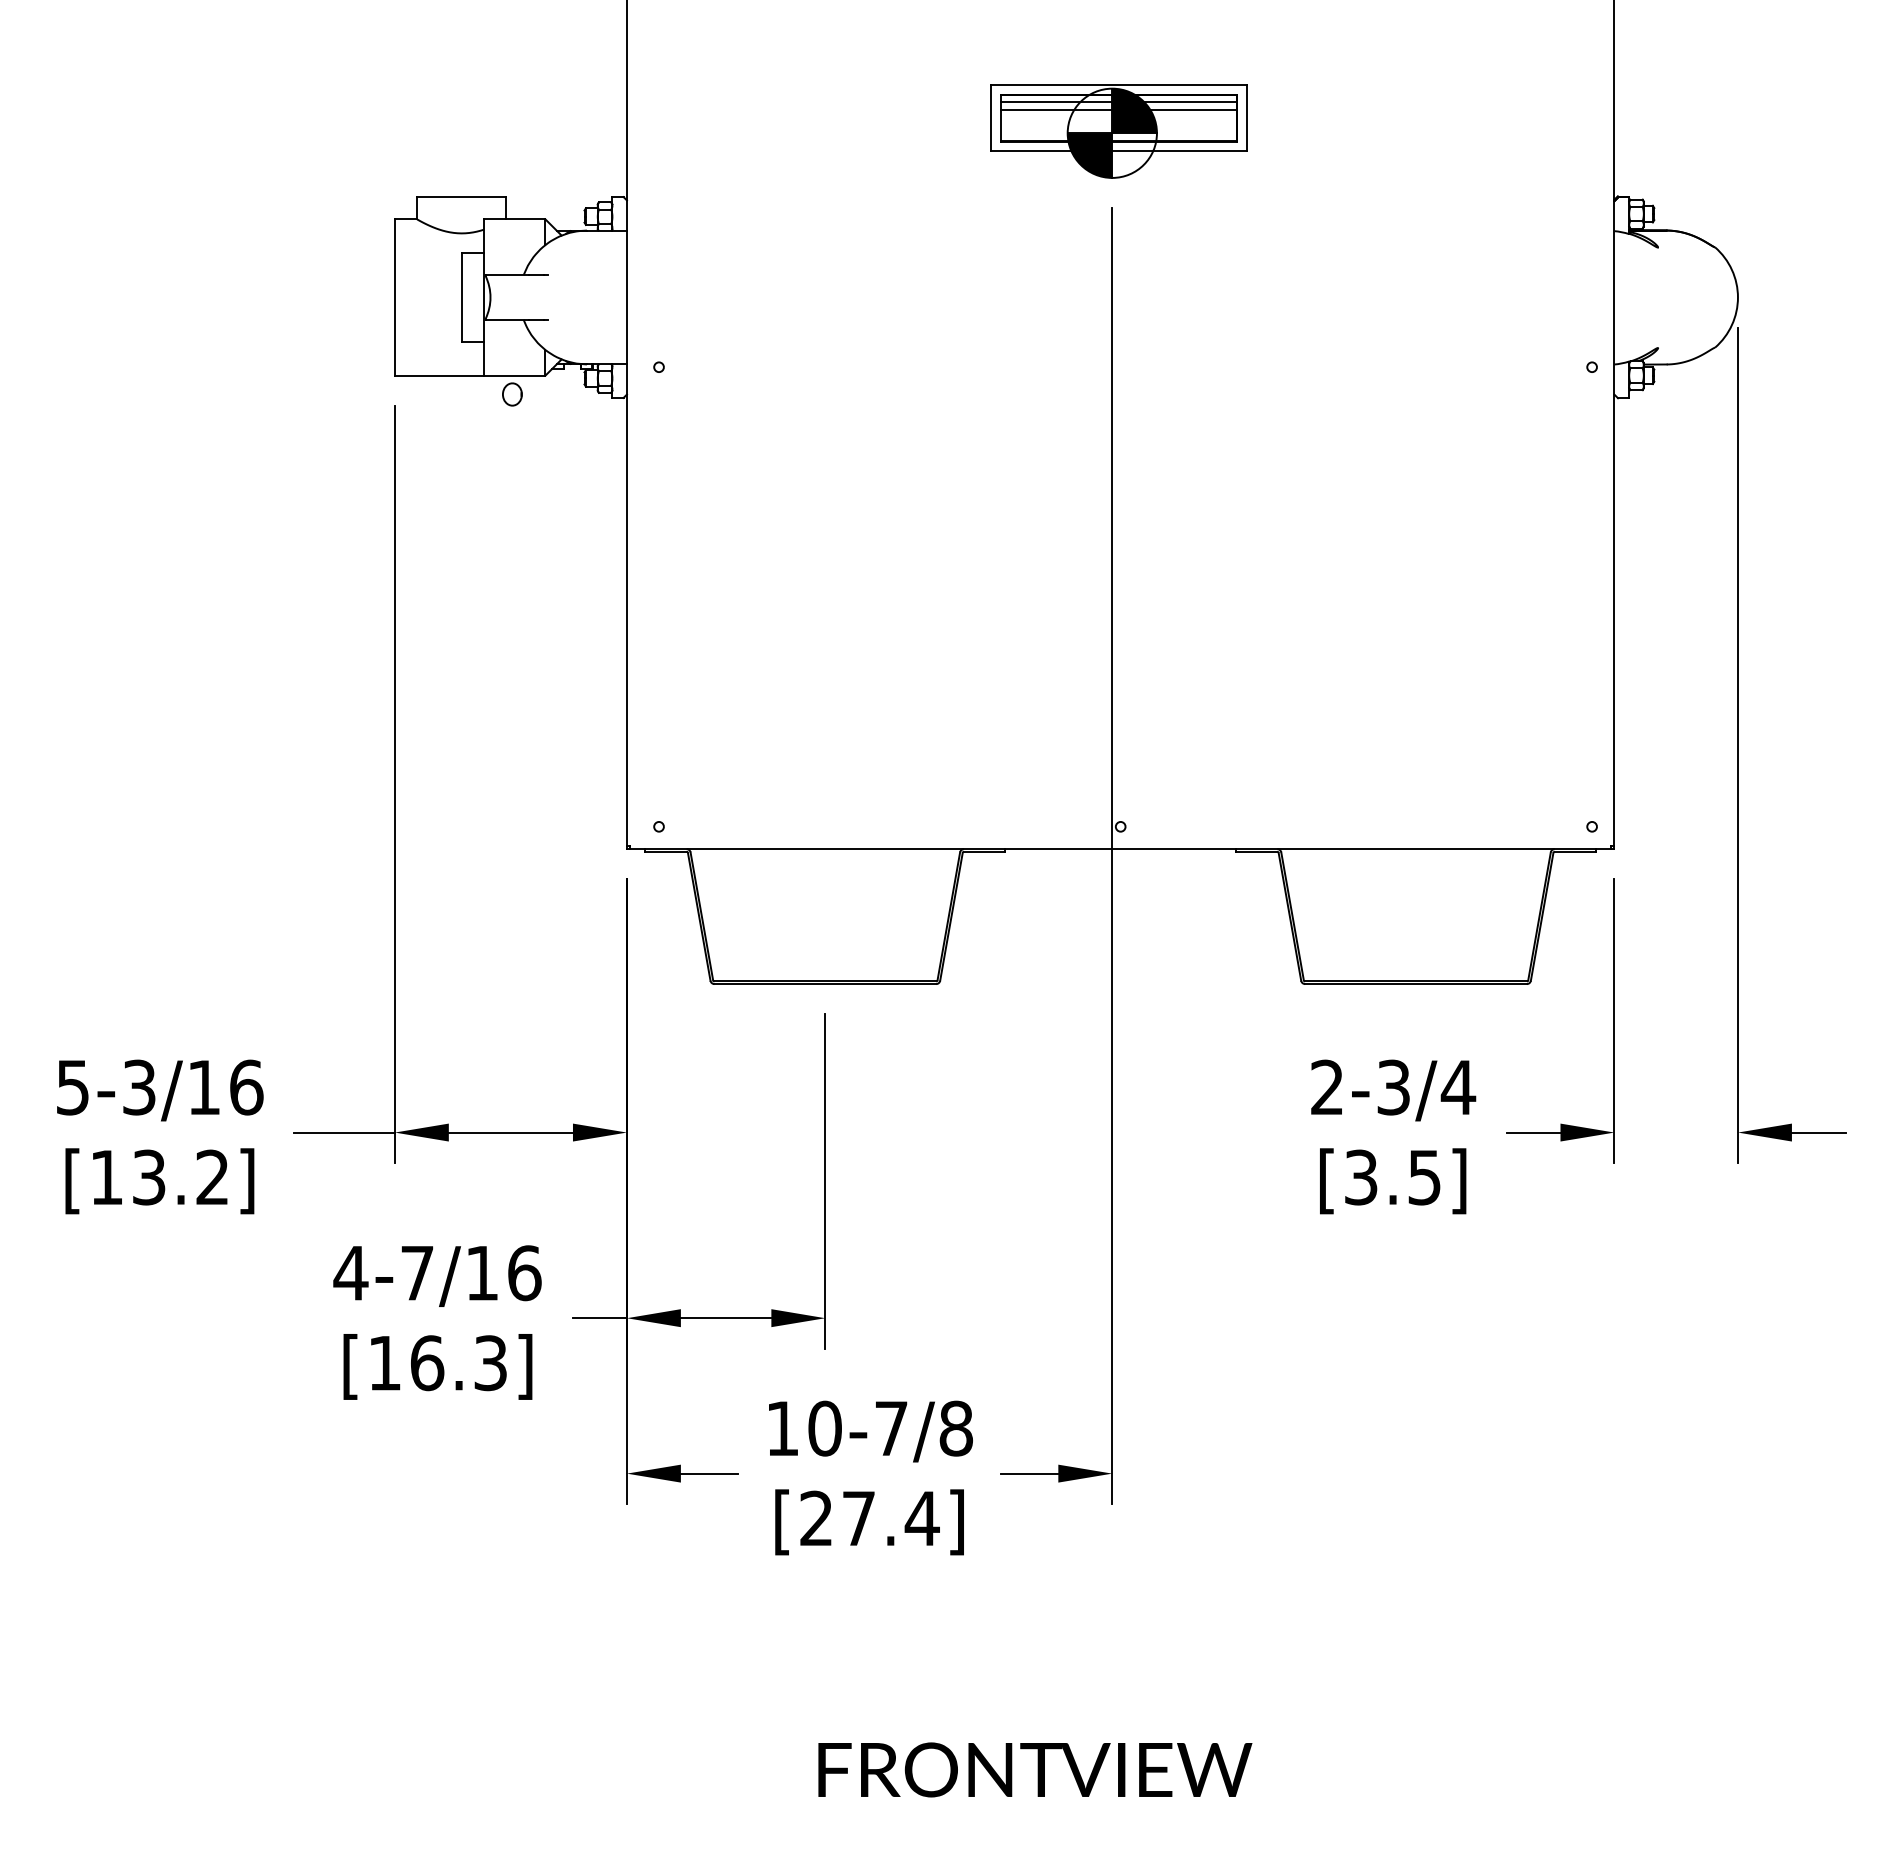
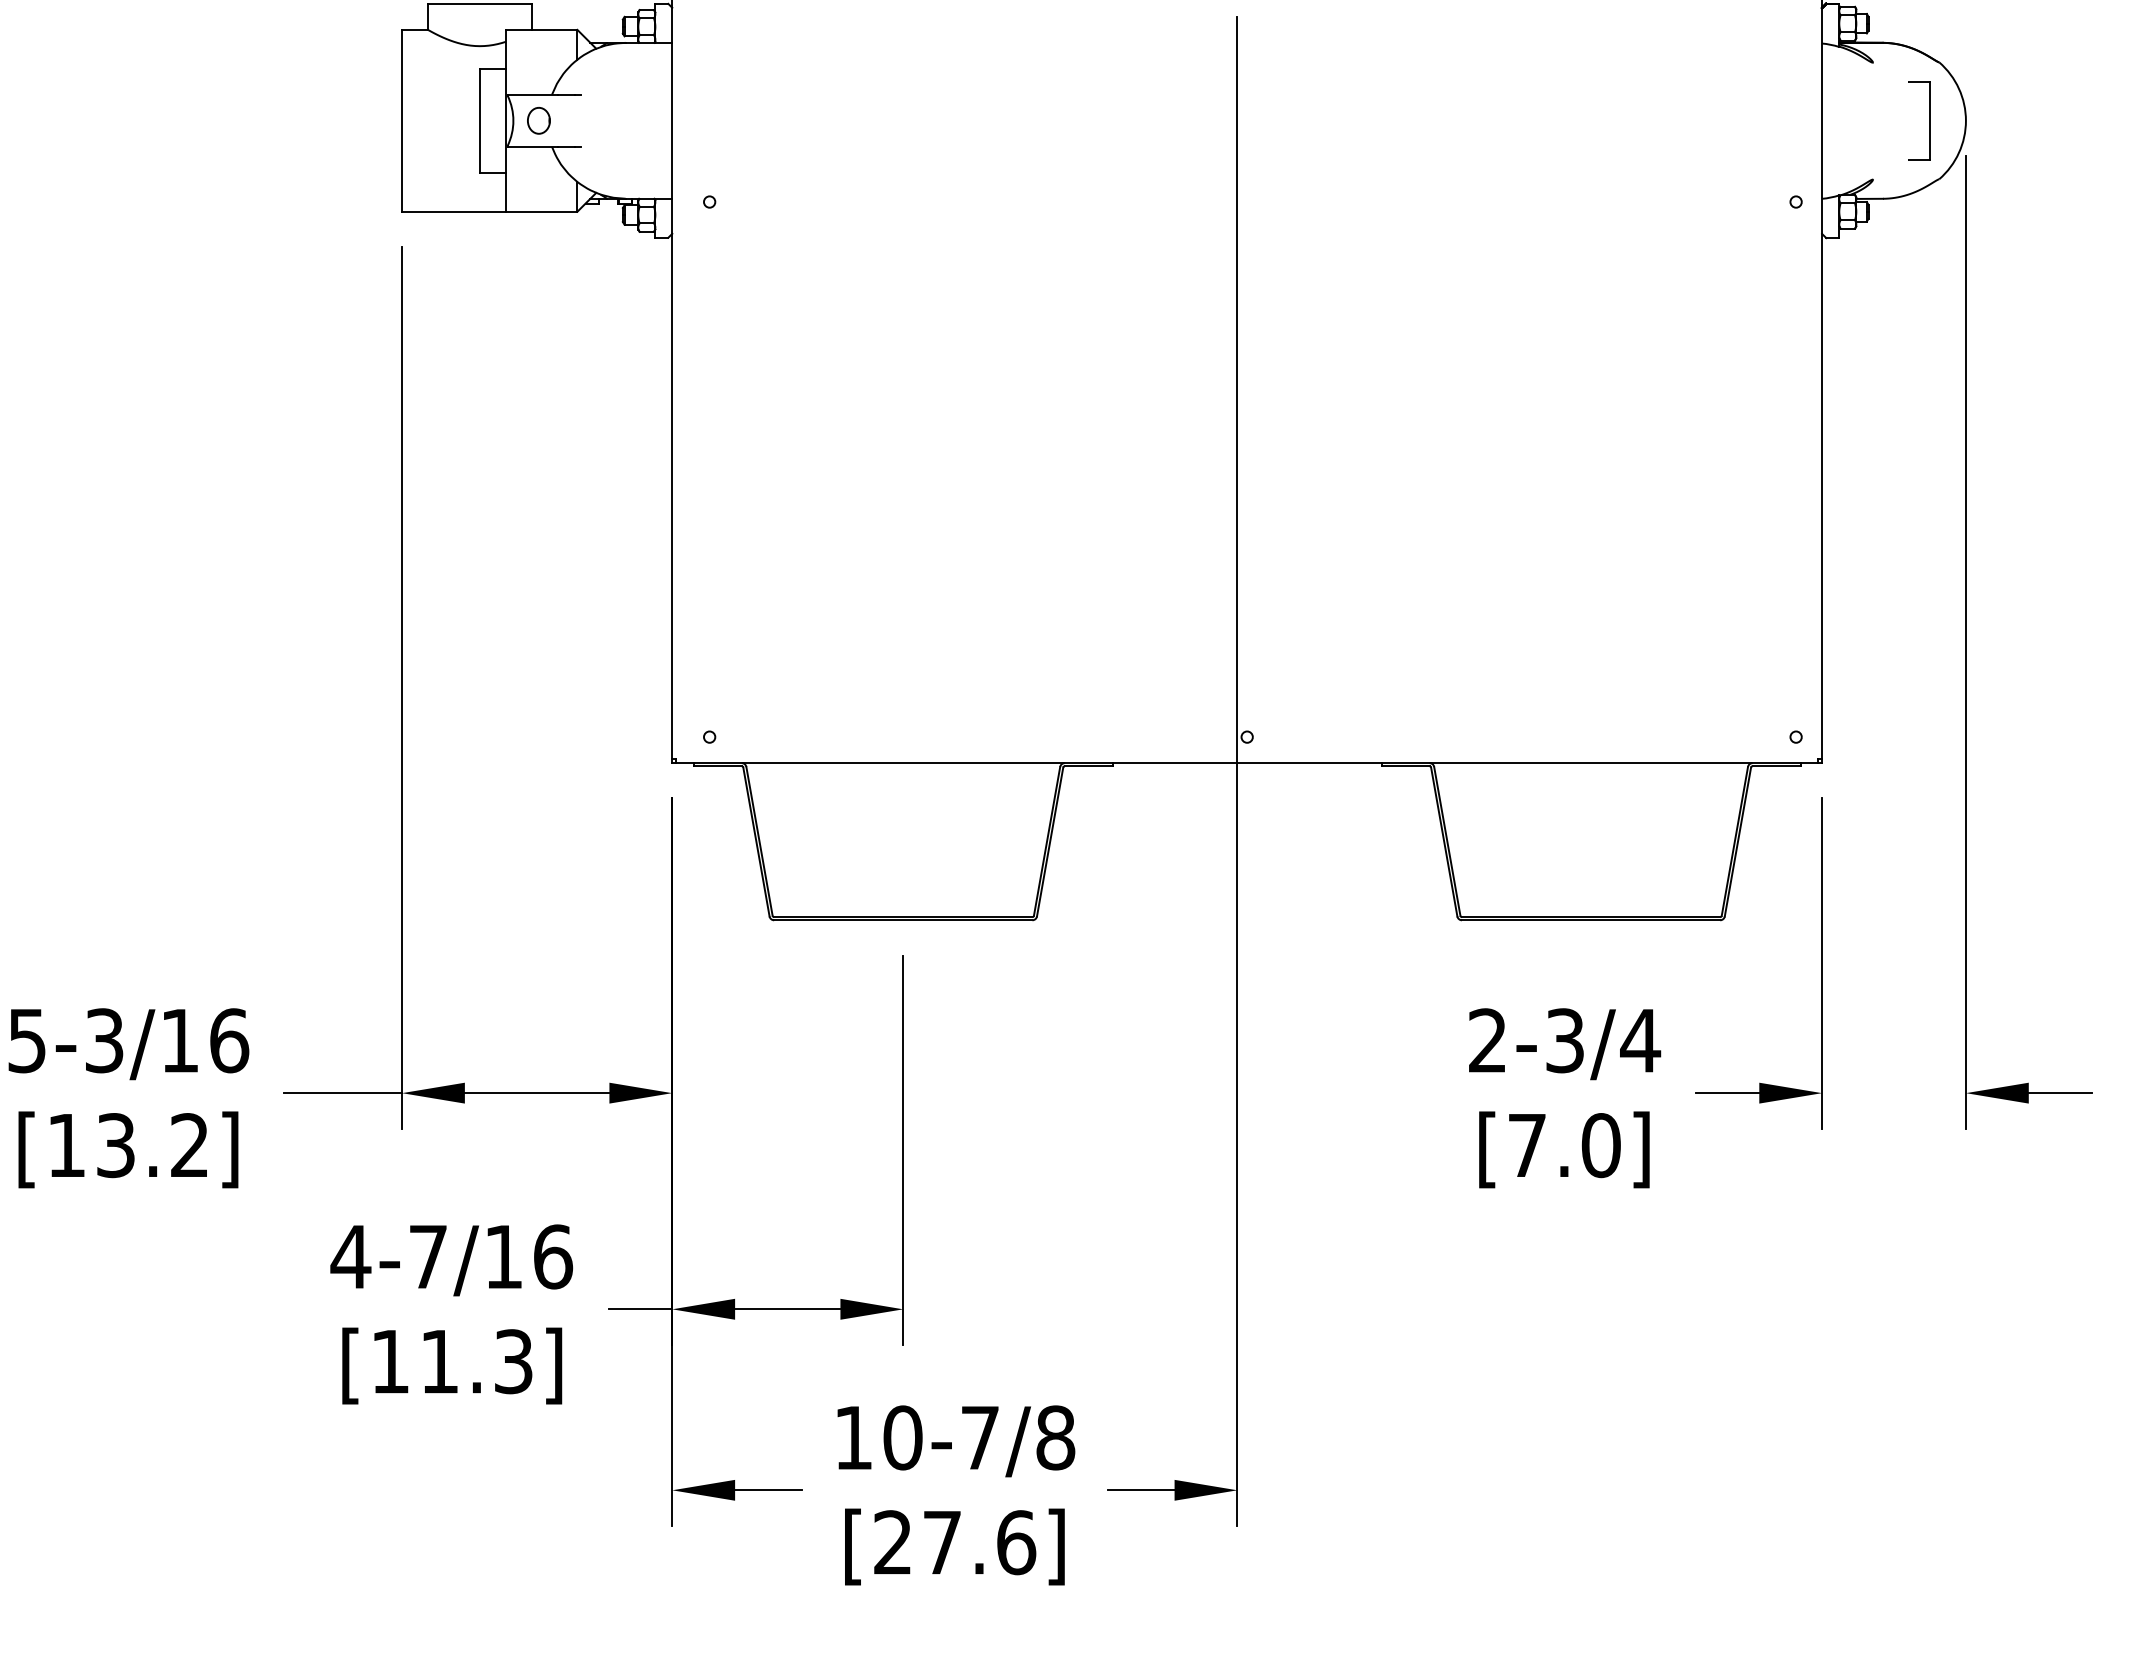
part: (1706, 297) -> (1929, 120), added
part: (512, 394) -> (539, 120), moved
text: (1393, 1177) -> (1564, 1145), [3.5] -> [7.0]
text: (427, 1363) -> (440, 1362), [16.3] -> [11.3]
text: (921, 1518) -> (1015, 1542), [27.4] -> [27.6]

